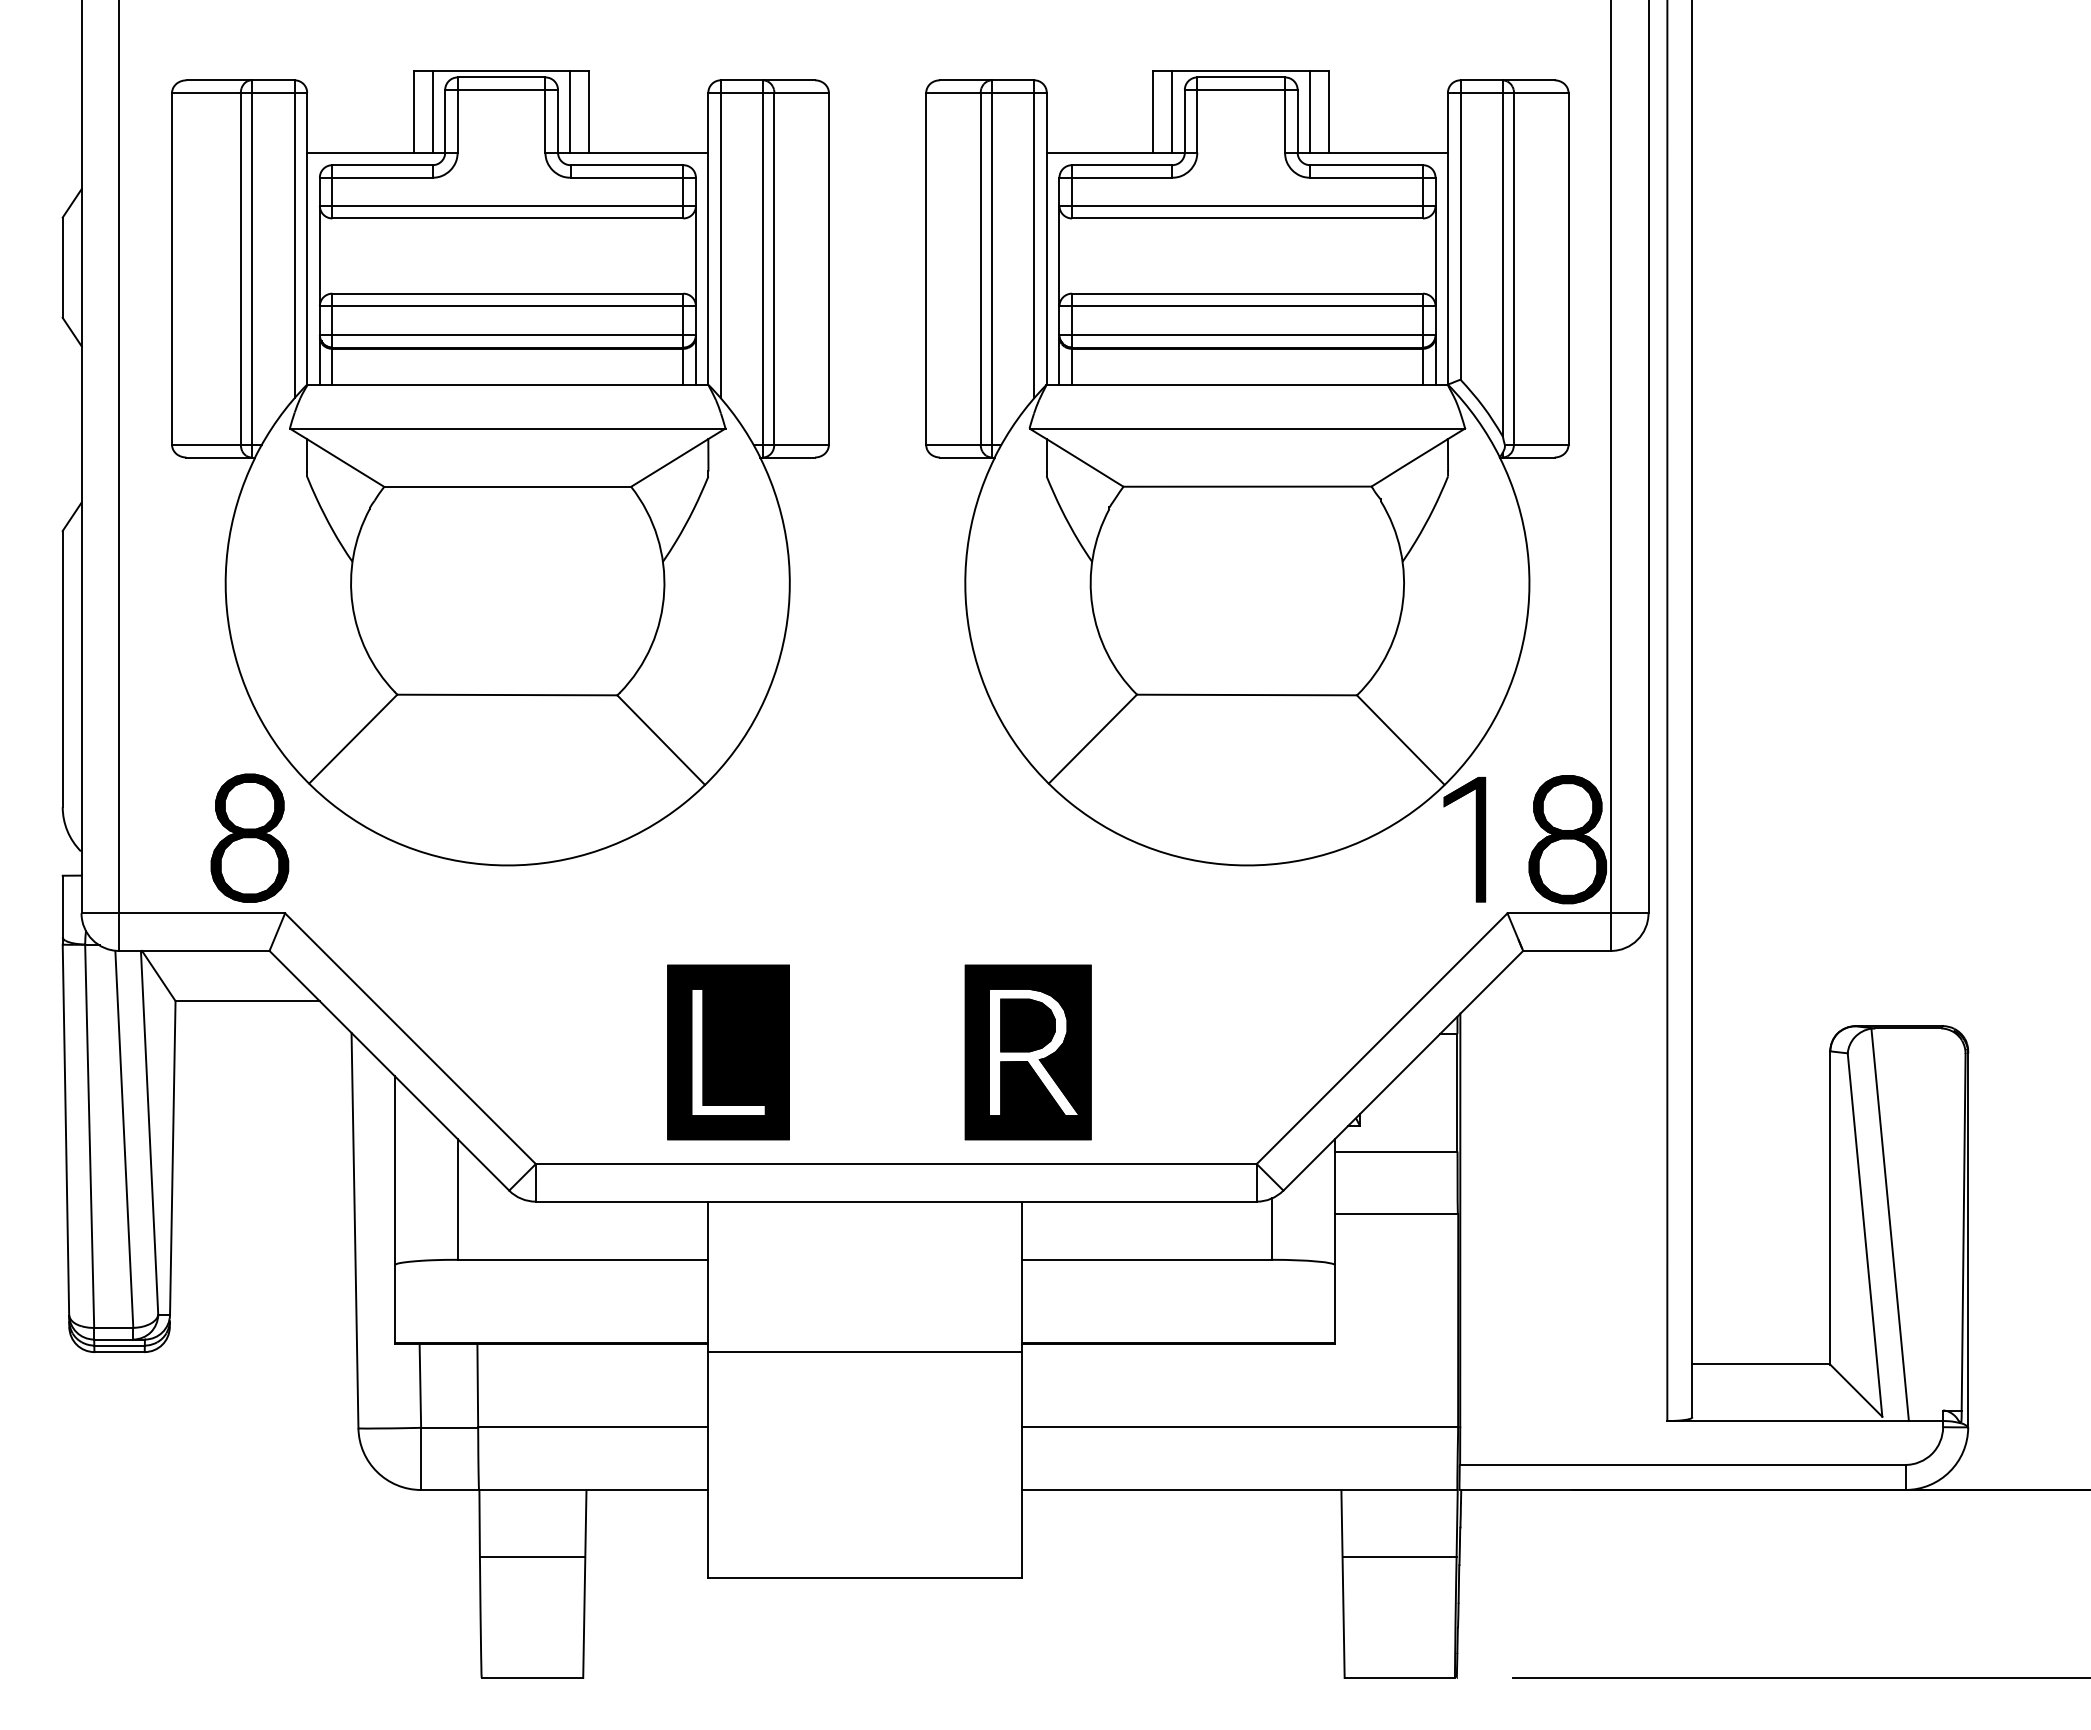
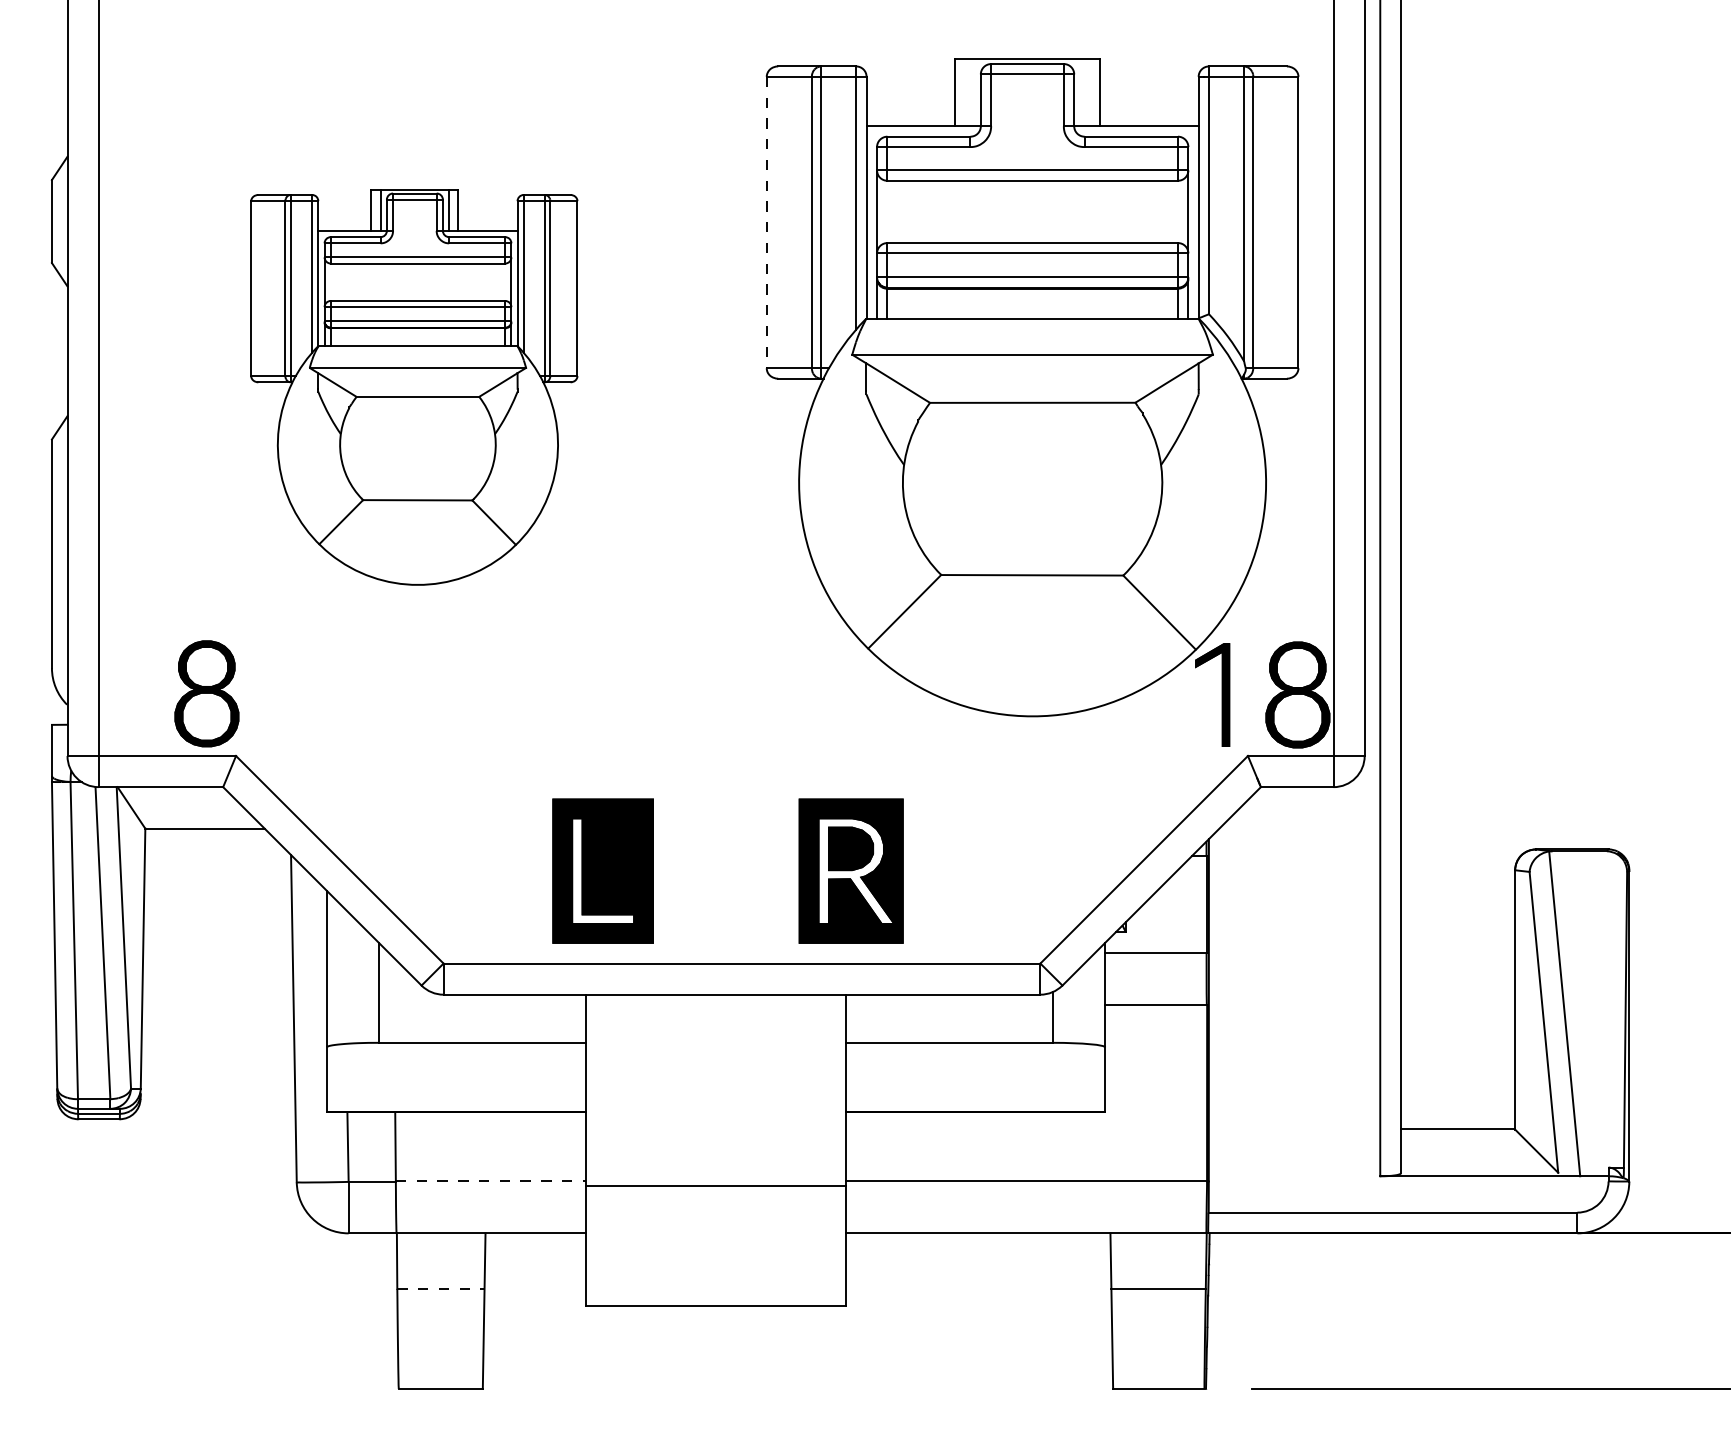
line: (1172, 111) -> (970, 92), removed
line: (1310, 111) -> (1084, 92), removed
line: (926, 269) -> (766, 223), solid -> dashed
part: (500, 468) -> (414, 387), size x0.6
line: (864, 1351) -> (715, 1185), moved
line: (593, 1427) -> (491, 1181), solid -> dashed
line: (532, 1557) -> (440, 1289), solid -> dashed

